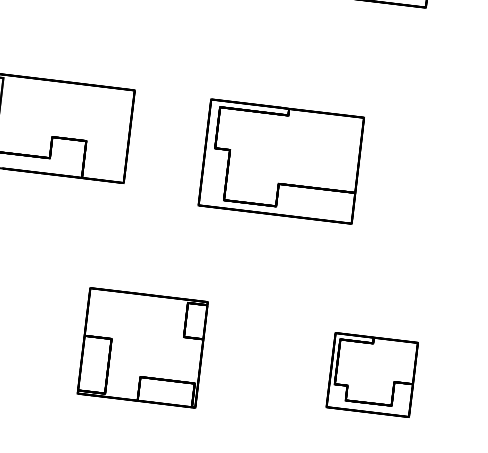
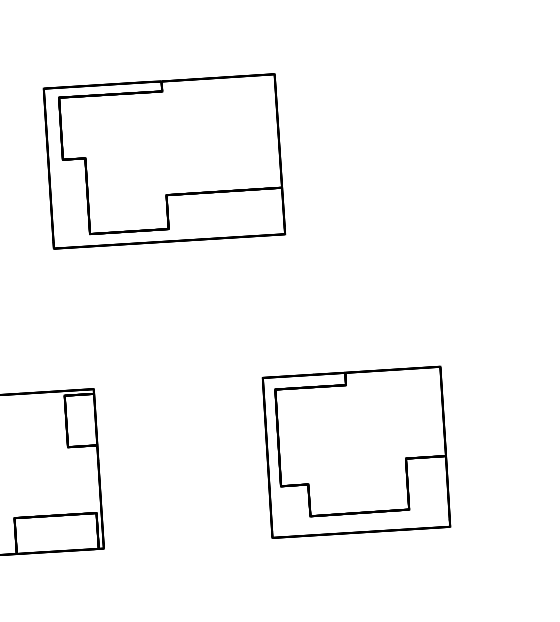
part: (372, 374) -> (356, 451), size x1.43

